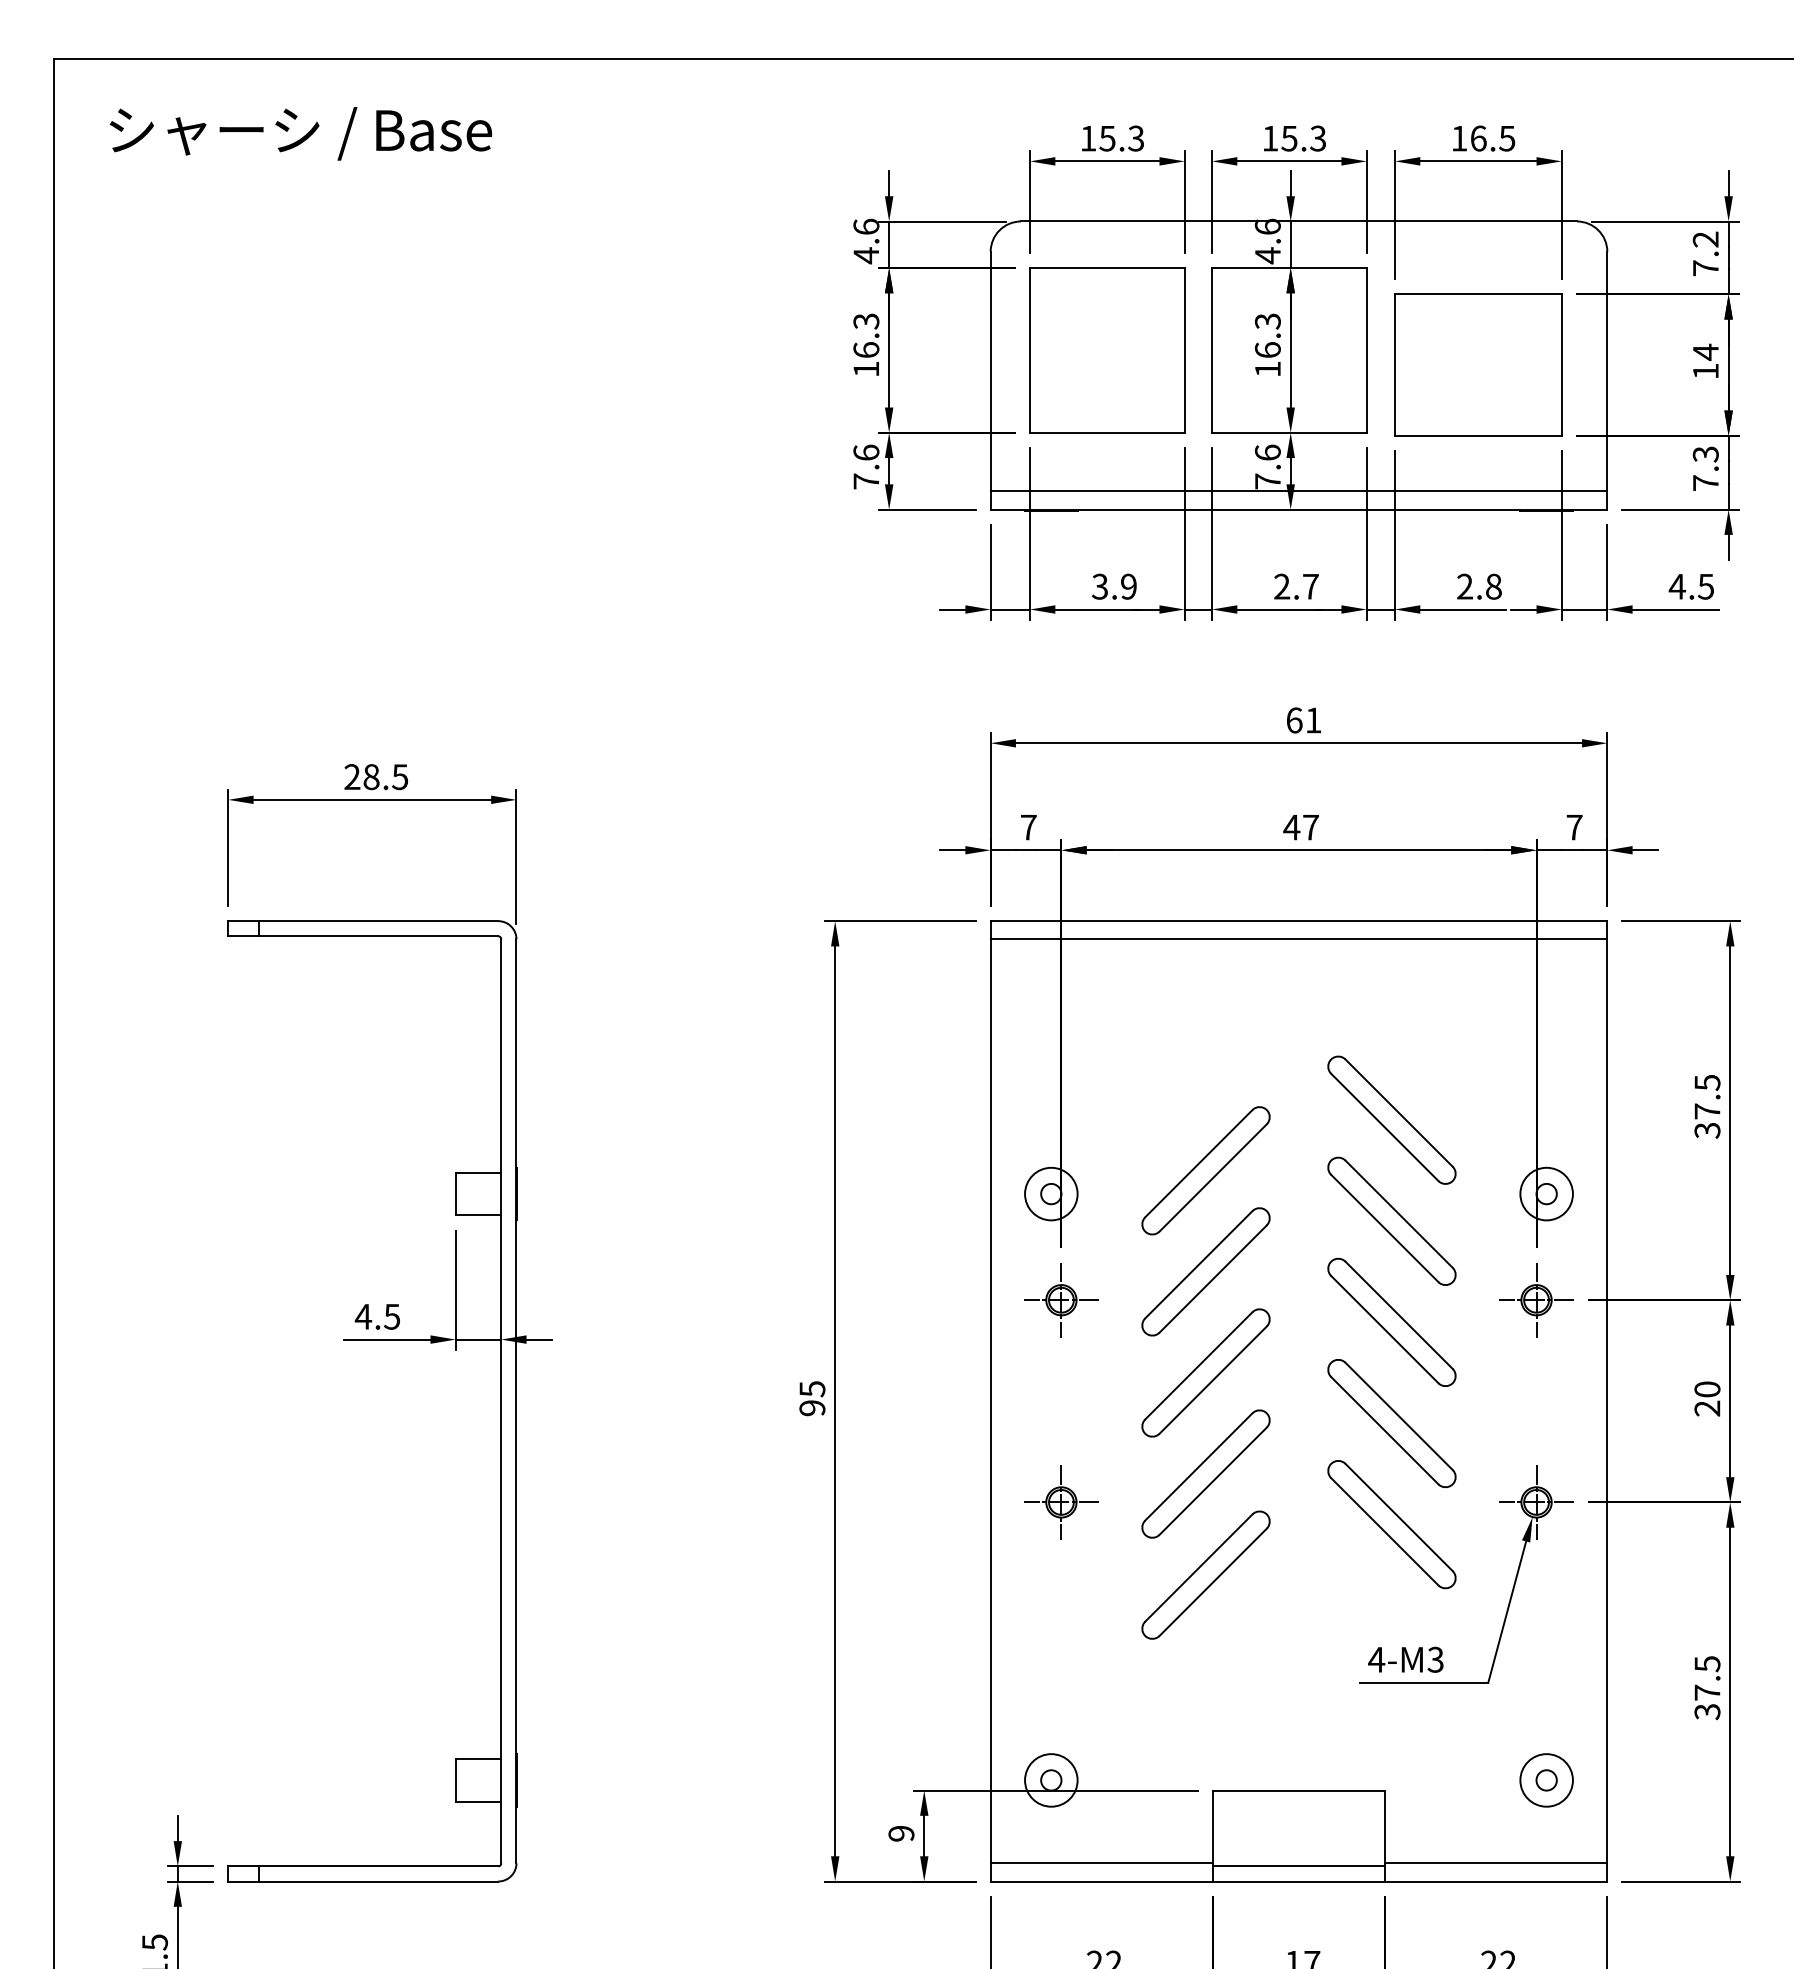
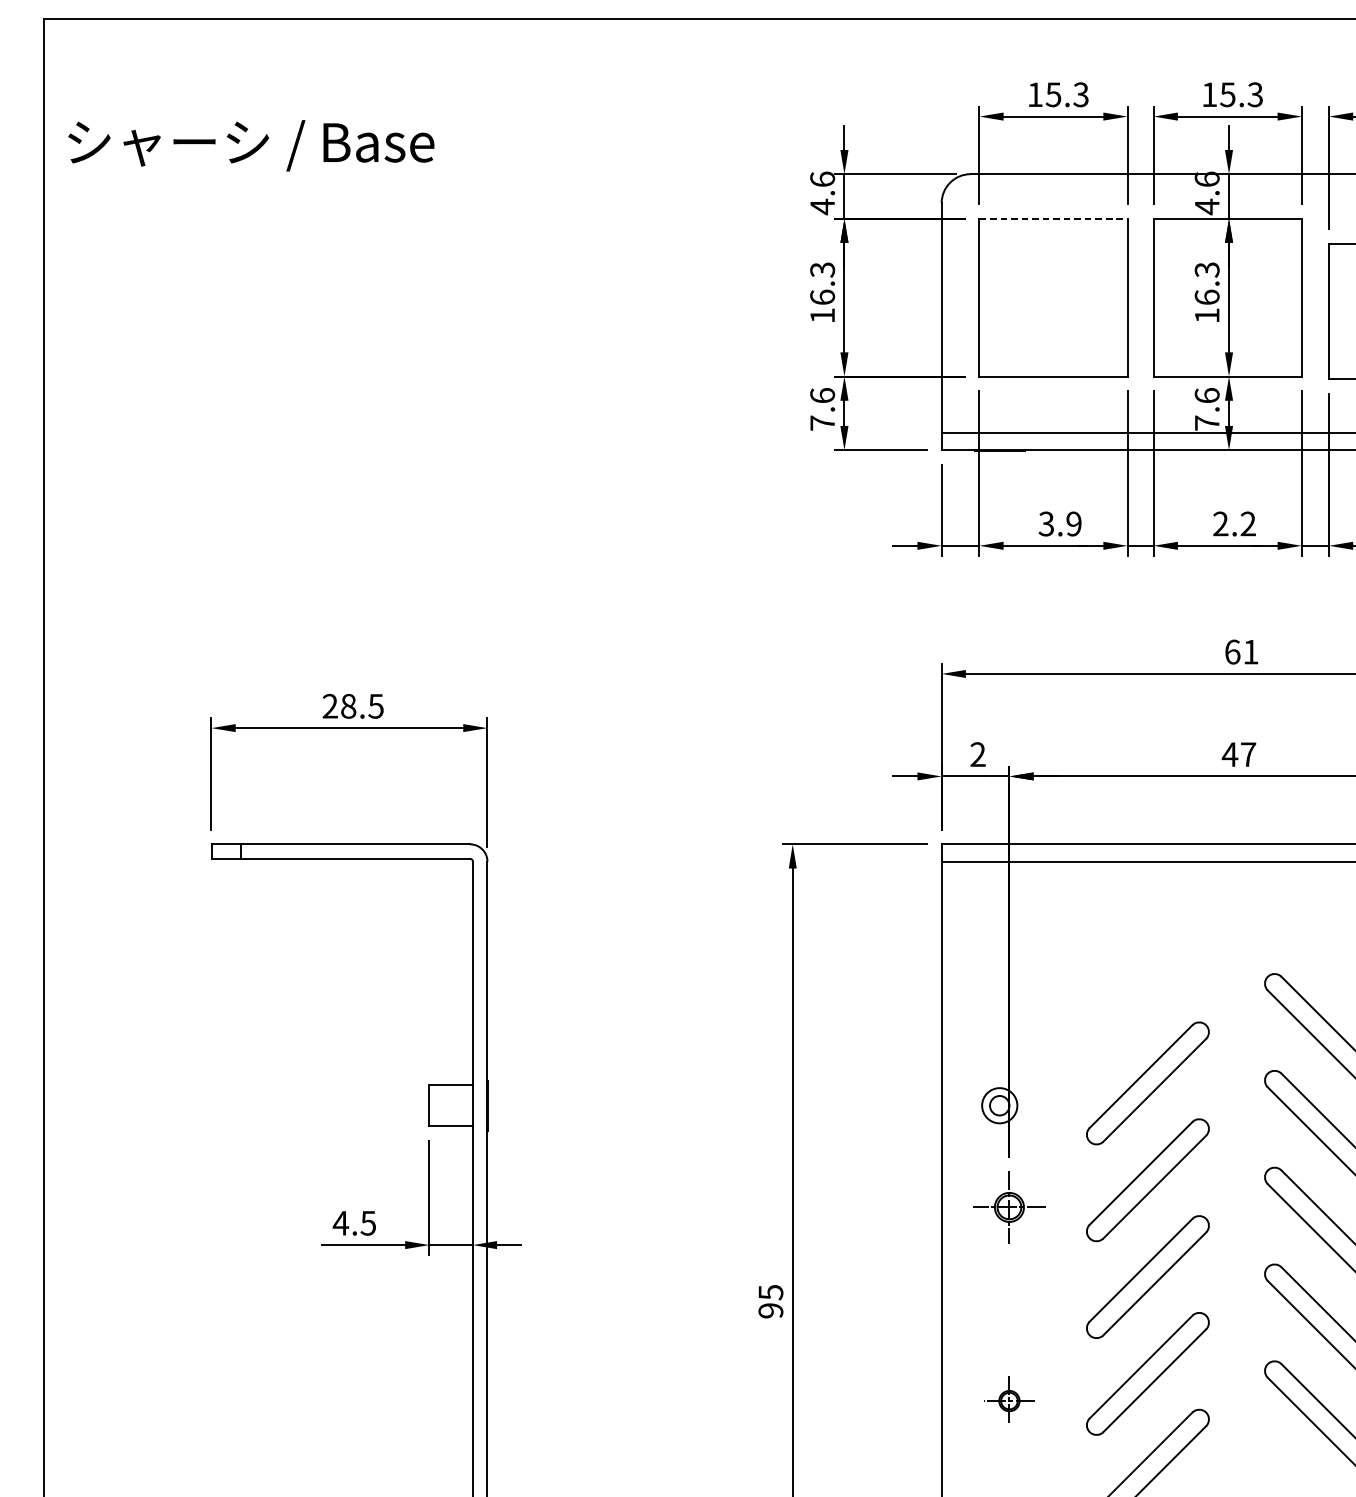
text: (300, 133) -> (250, 145), moved
line: (1107, 267) -> (1053, 218), solid -> dashed
text: (1310, 586) -> (1247, 523), 2.7 -> 2.2
text: (1028, 827) -> (977, 754), 7 -> 2
circle: (1051, 1193) -> (999, 1105), size x0.7
part: (1061, 1502) -> (1009, 1401), size x0.7

